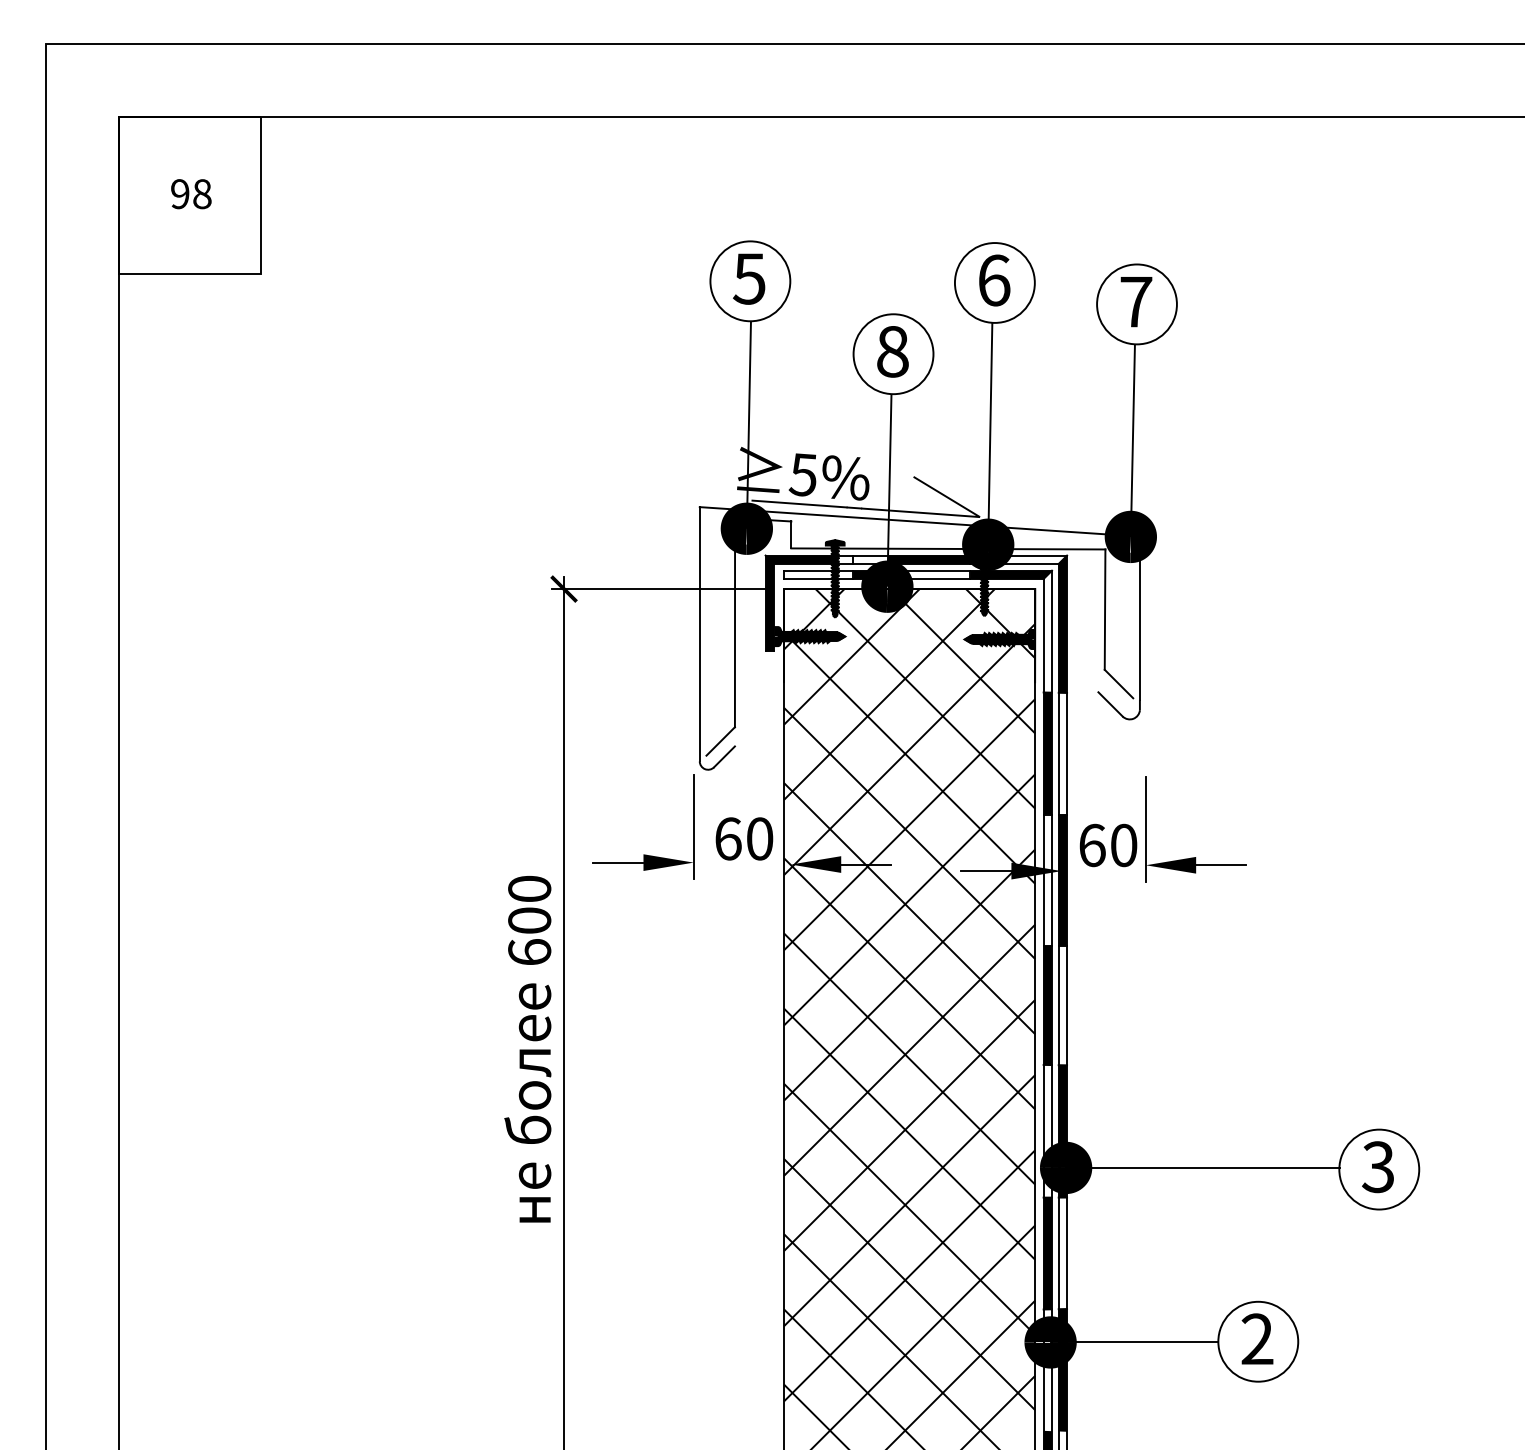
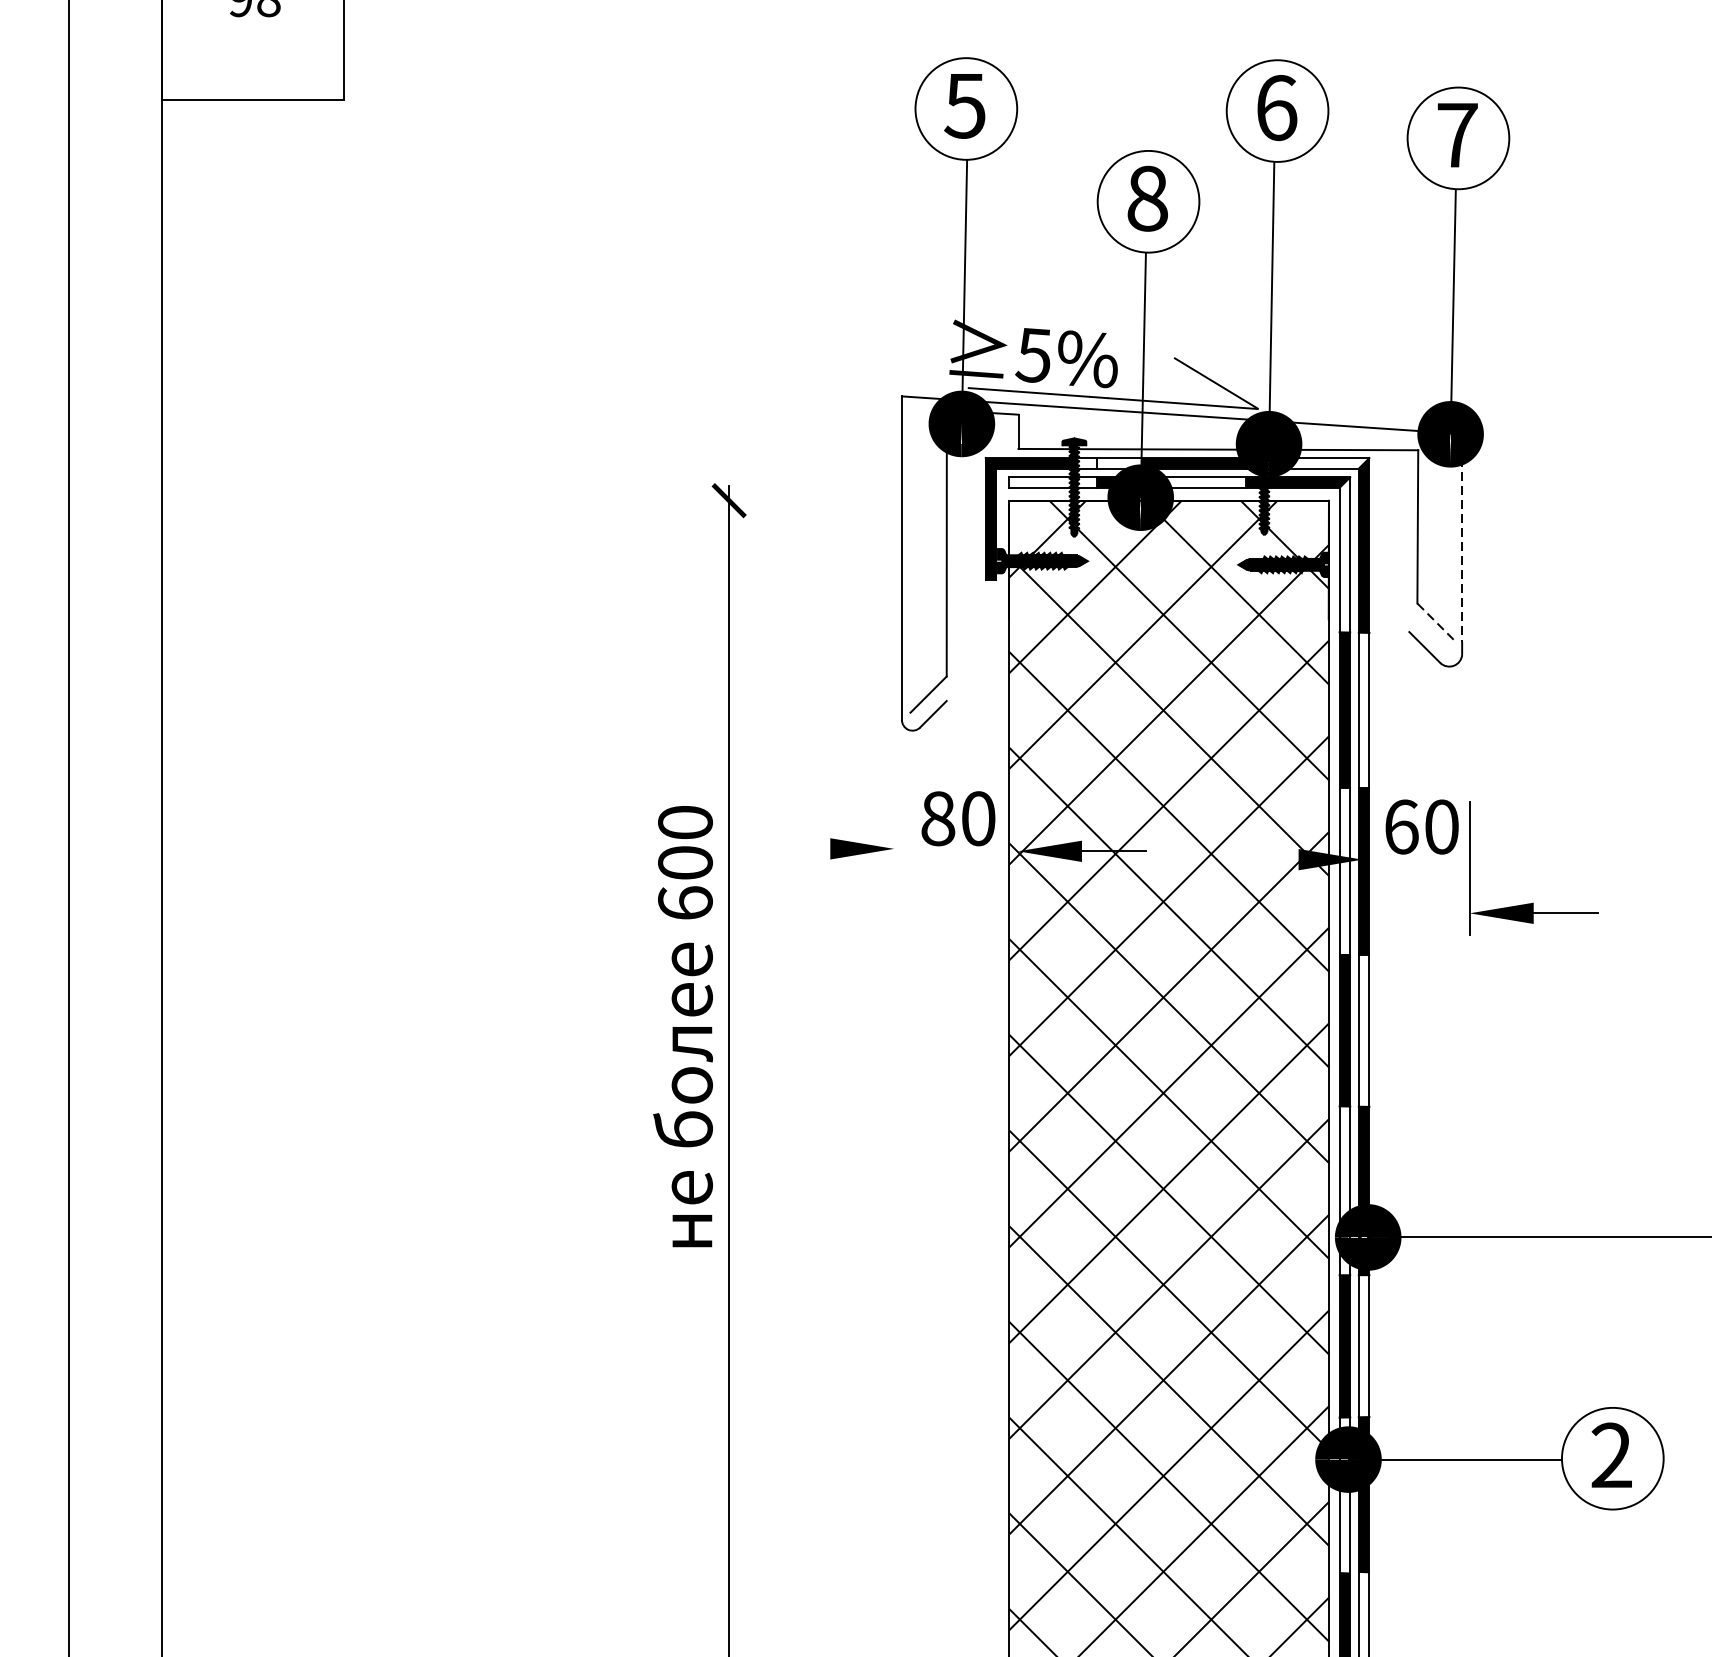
line: (659, 589) -> (850, 501), removed
line: (1139, 622) -> (1461, 543), solid -> dashed
line: (1118, 683) -> (1434, 620), solid -> dashed
line: (693, 826) -> (893, 802), removed
text: (728, 838) -> (938, 818), 60 -> 80
part: (1195, 857) -> (1532, 903), moved
line: (618, 862) -> (798, 848), removed
line: (986, 871) -> (1266, 860), removed
text: (527, 1049) -> (682, 1026), moved

